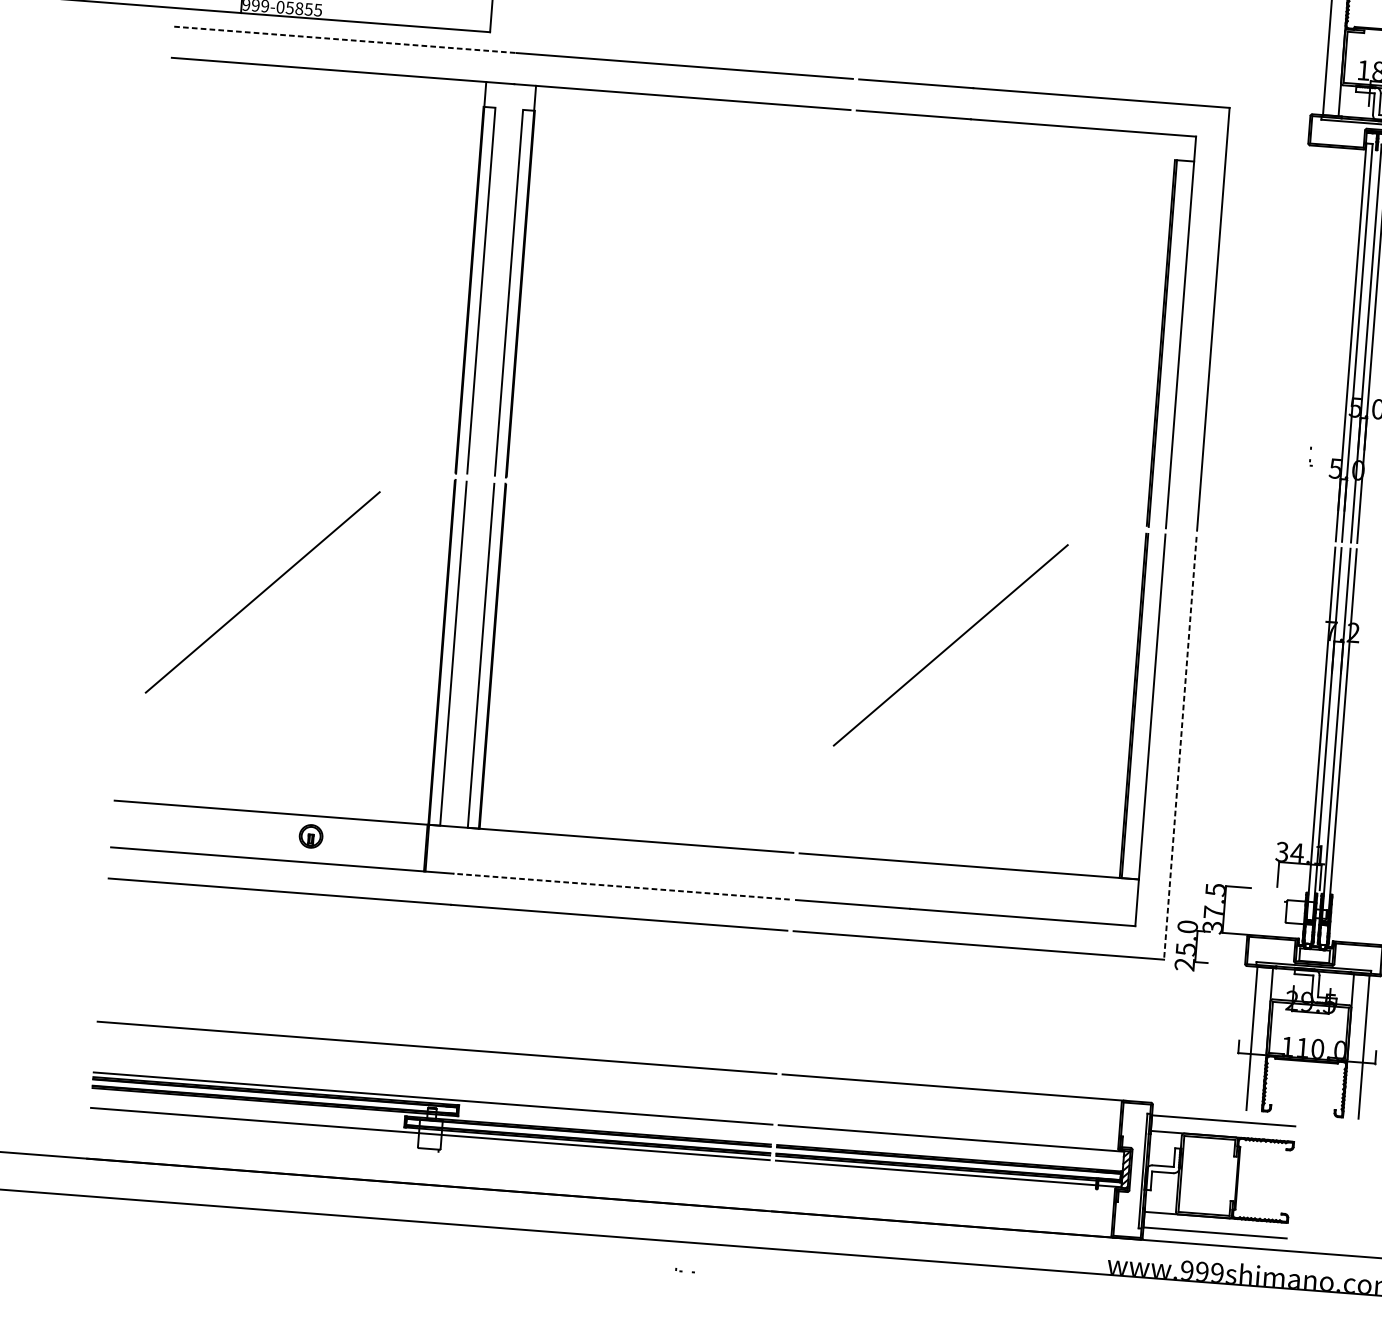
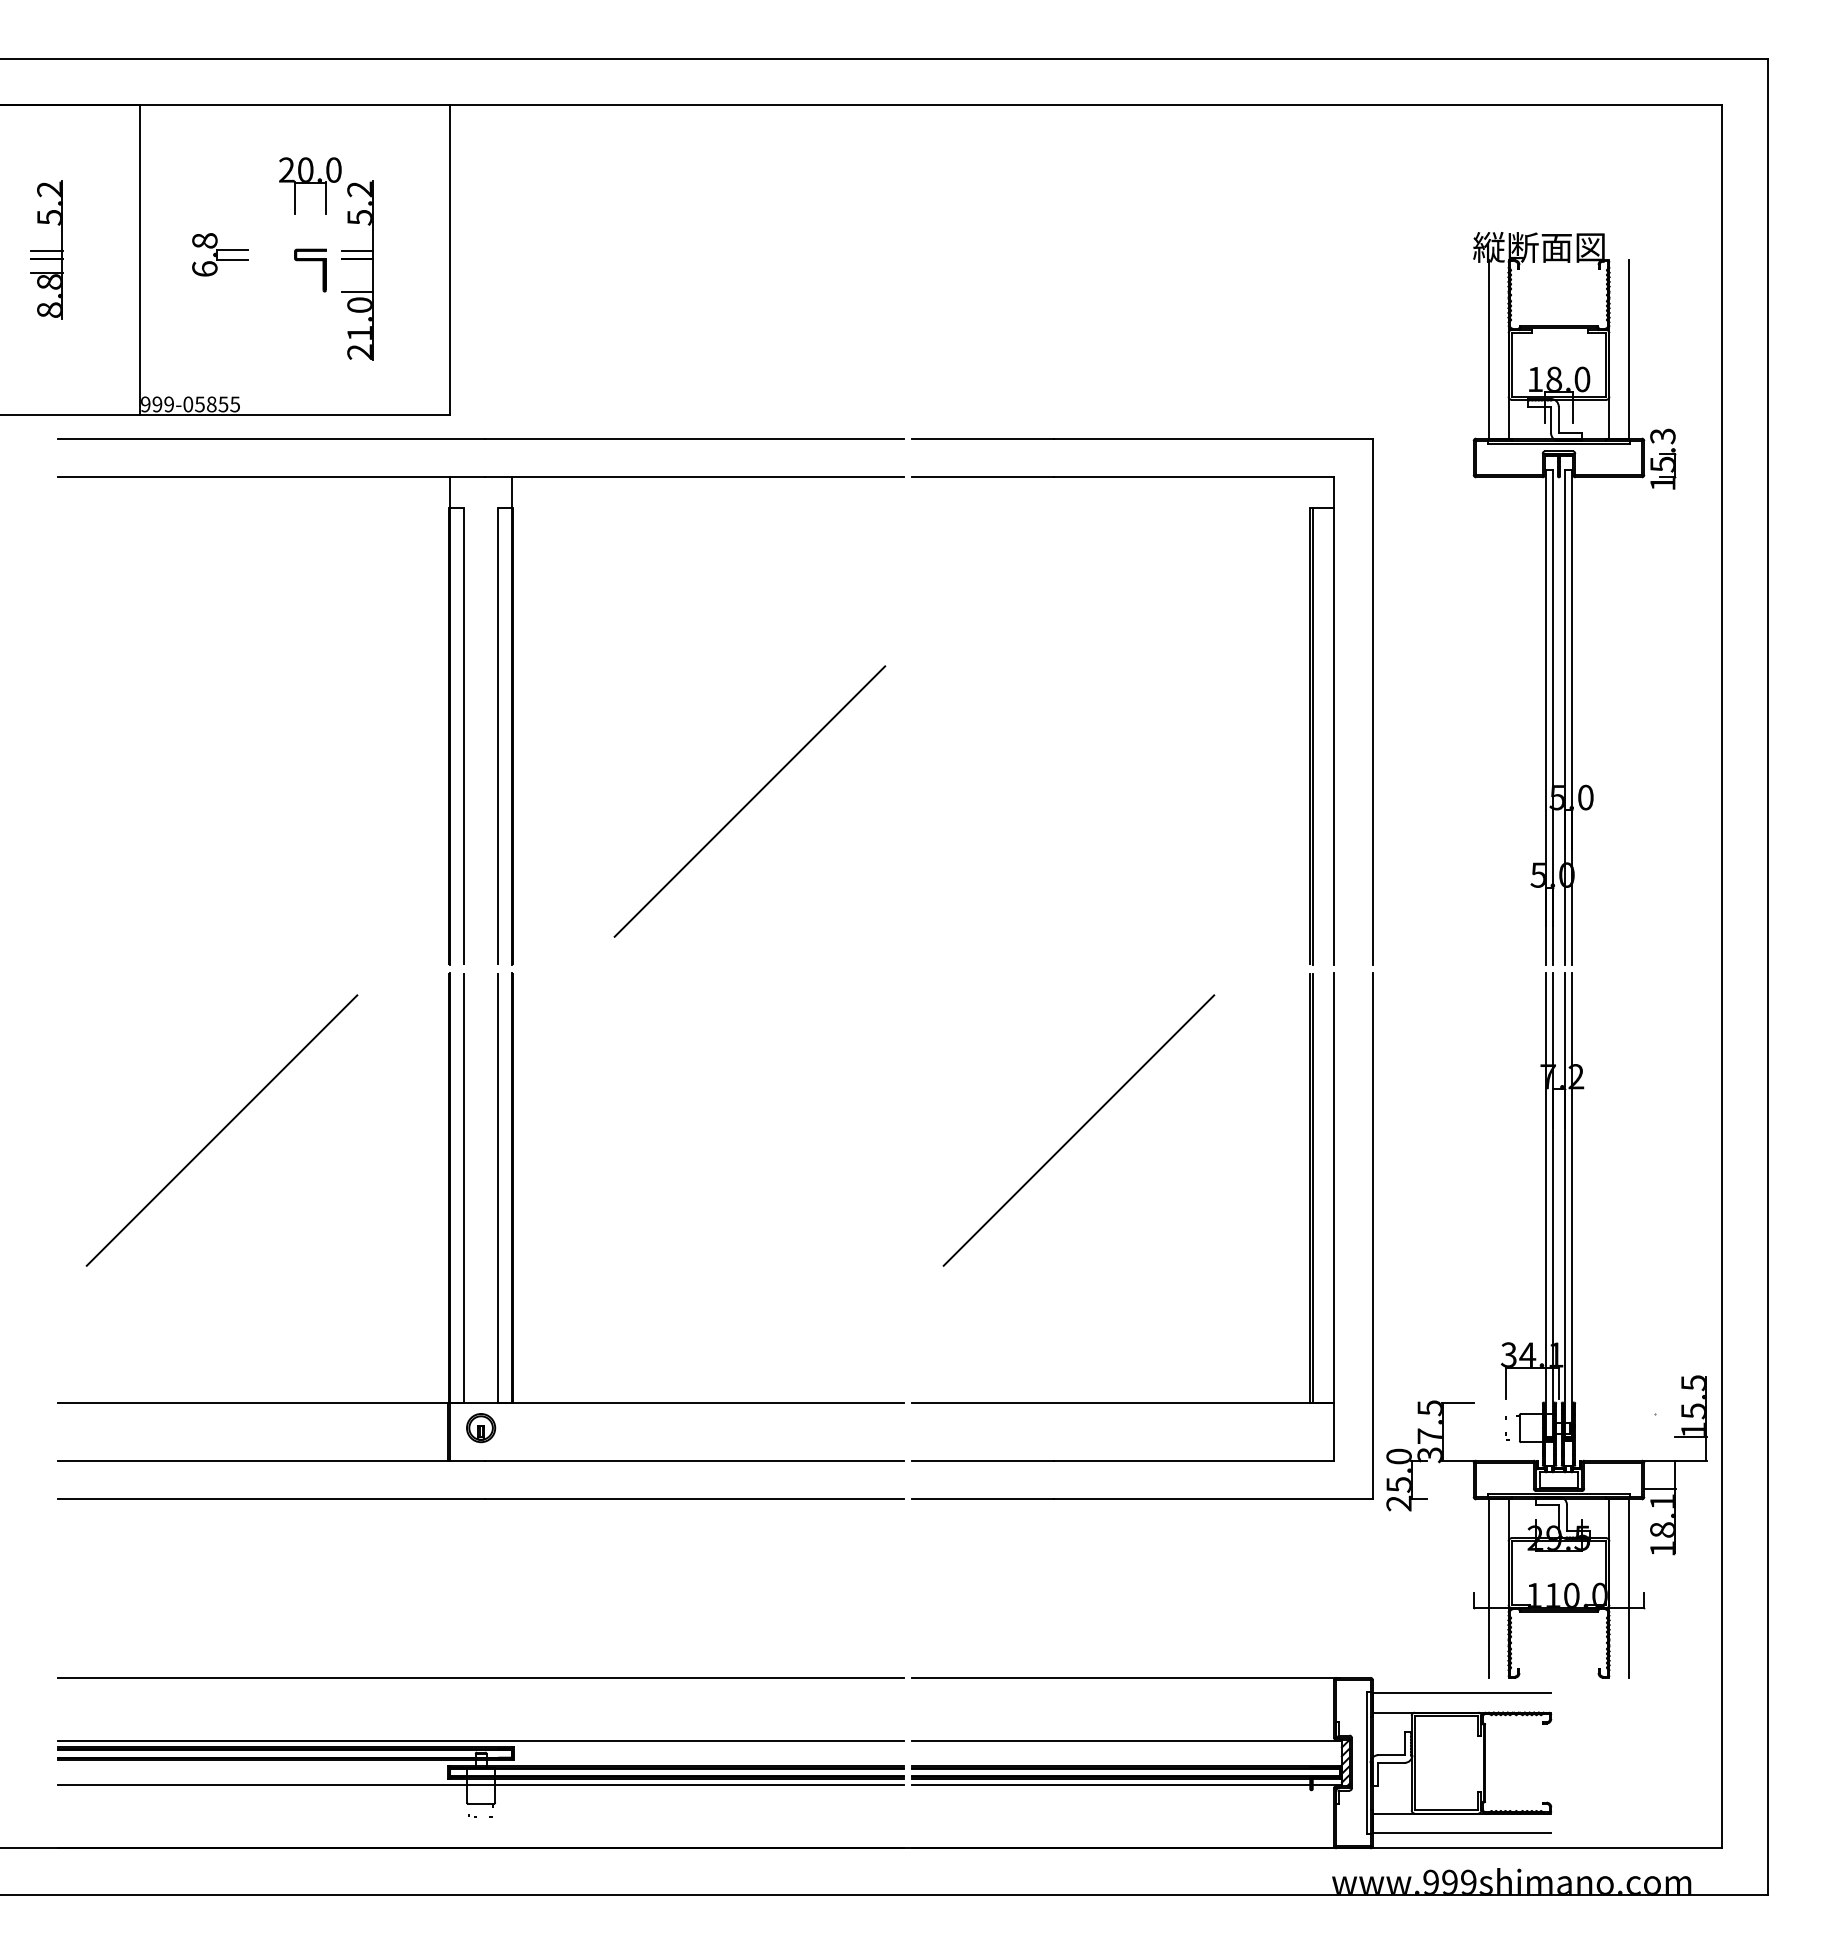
line: (346, 39) -> (272, 438), dashed -> solid
line: (706, 360) -> (749, 801), added
part: (1311, 456) -> (1507, 1428), moved
line: (1179, 748) -> (1372, 1236), dashed -> solid
part: (311, 836) -> (481, 1428), moved
line: (620, 886) -> (693, 1460), dashed -> solid
part: (685, 1270) -> (480, 1815), moved

